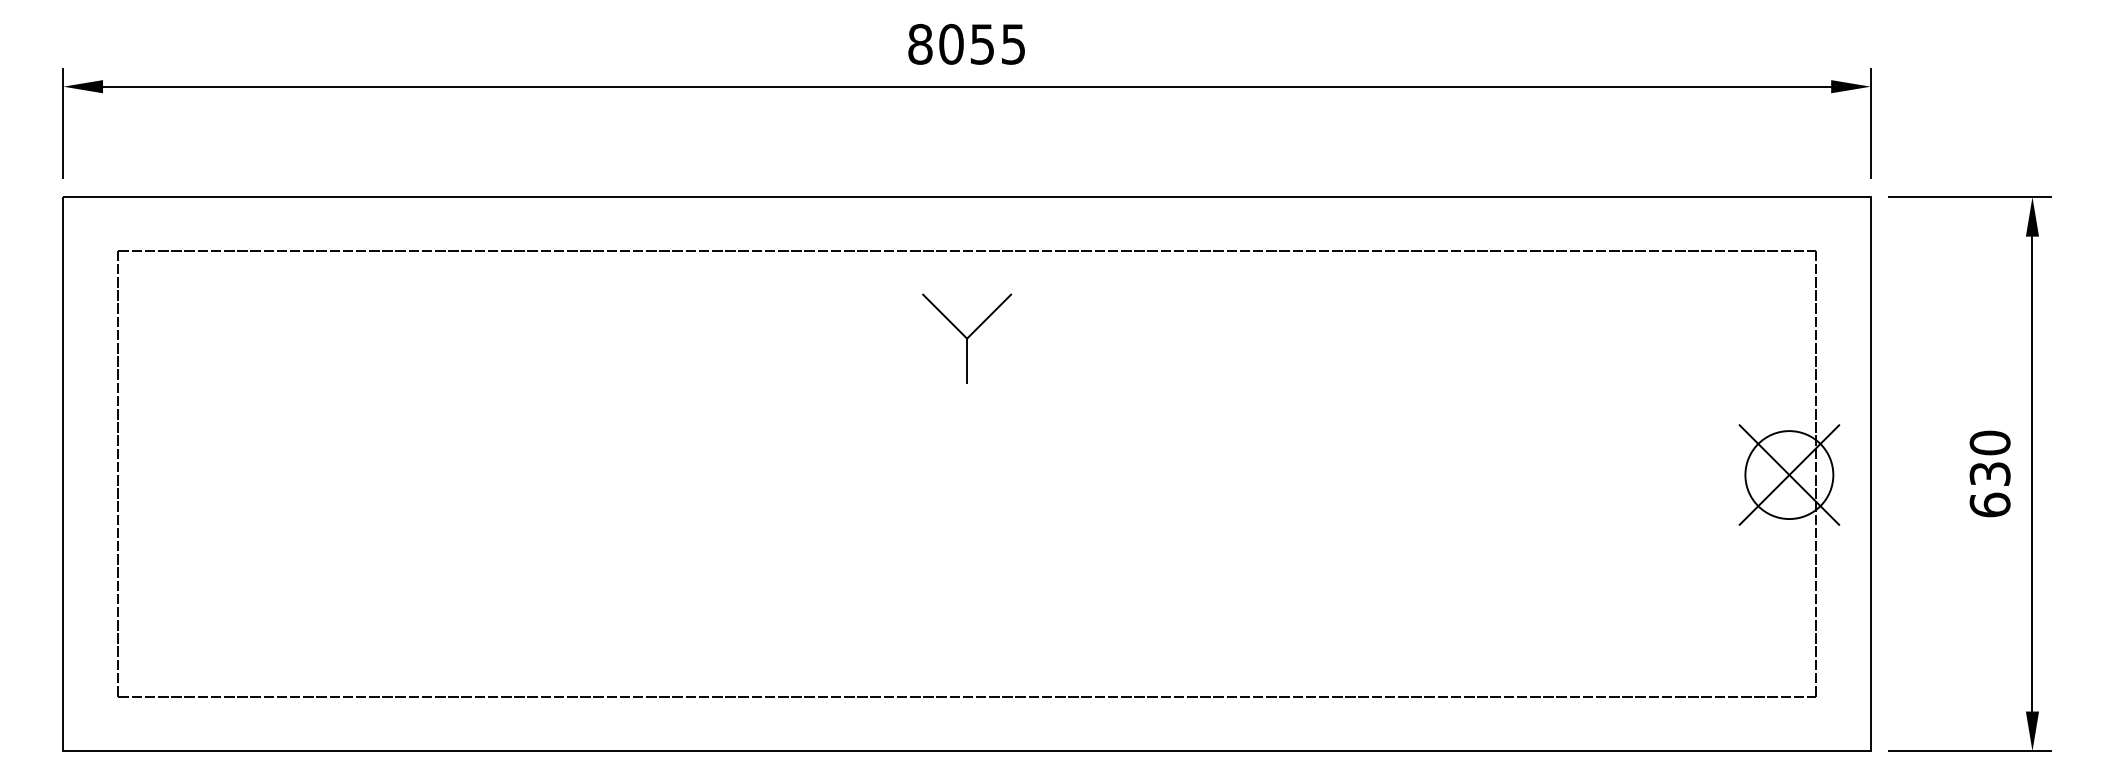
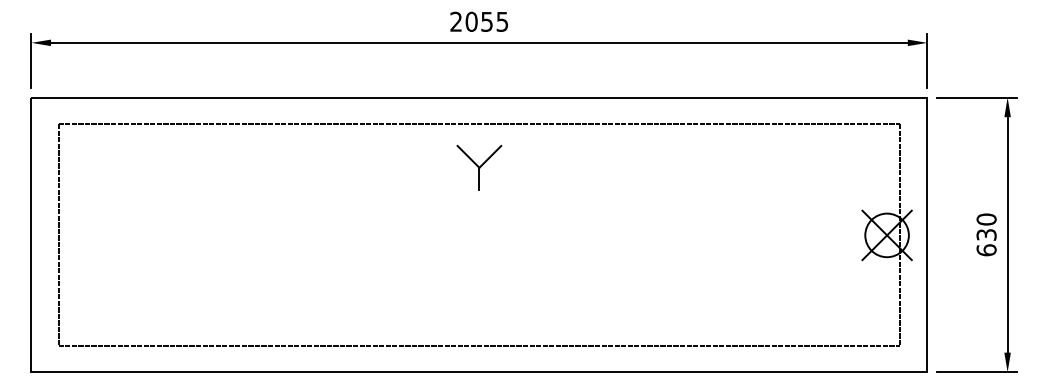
text: (920, 43) -> (456, 21), 8055 -> 2055

